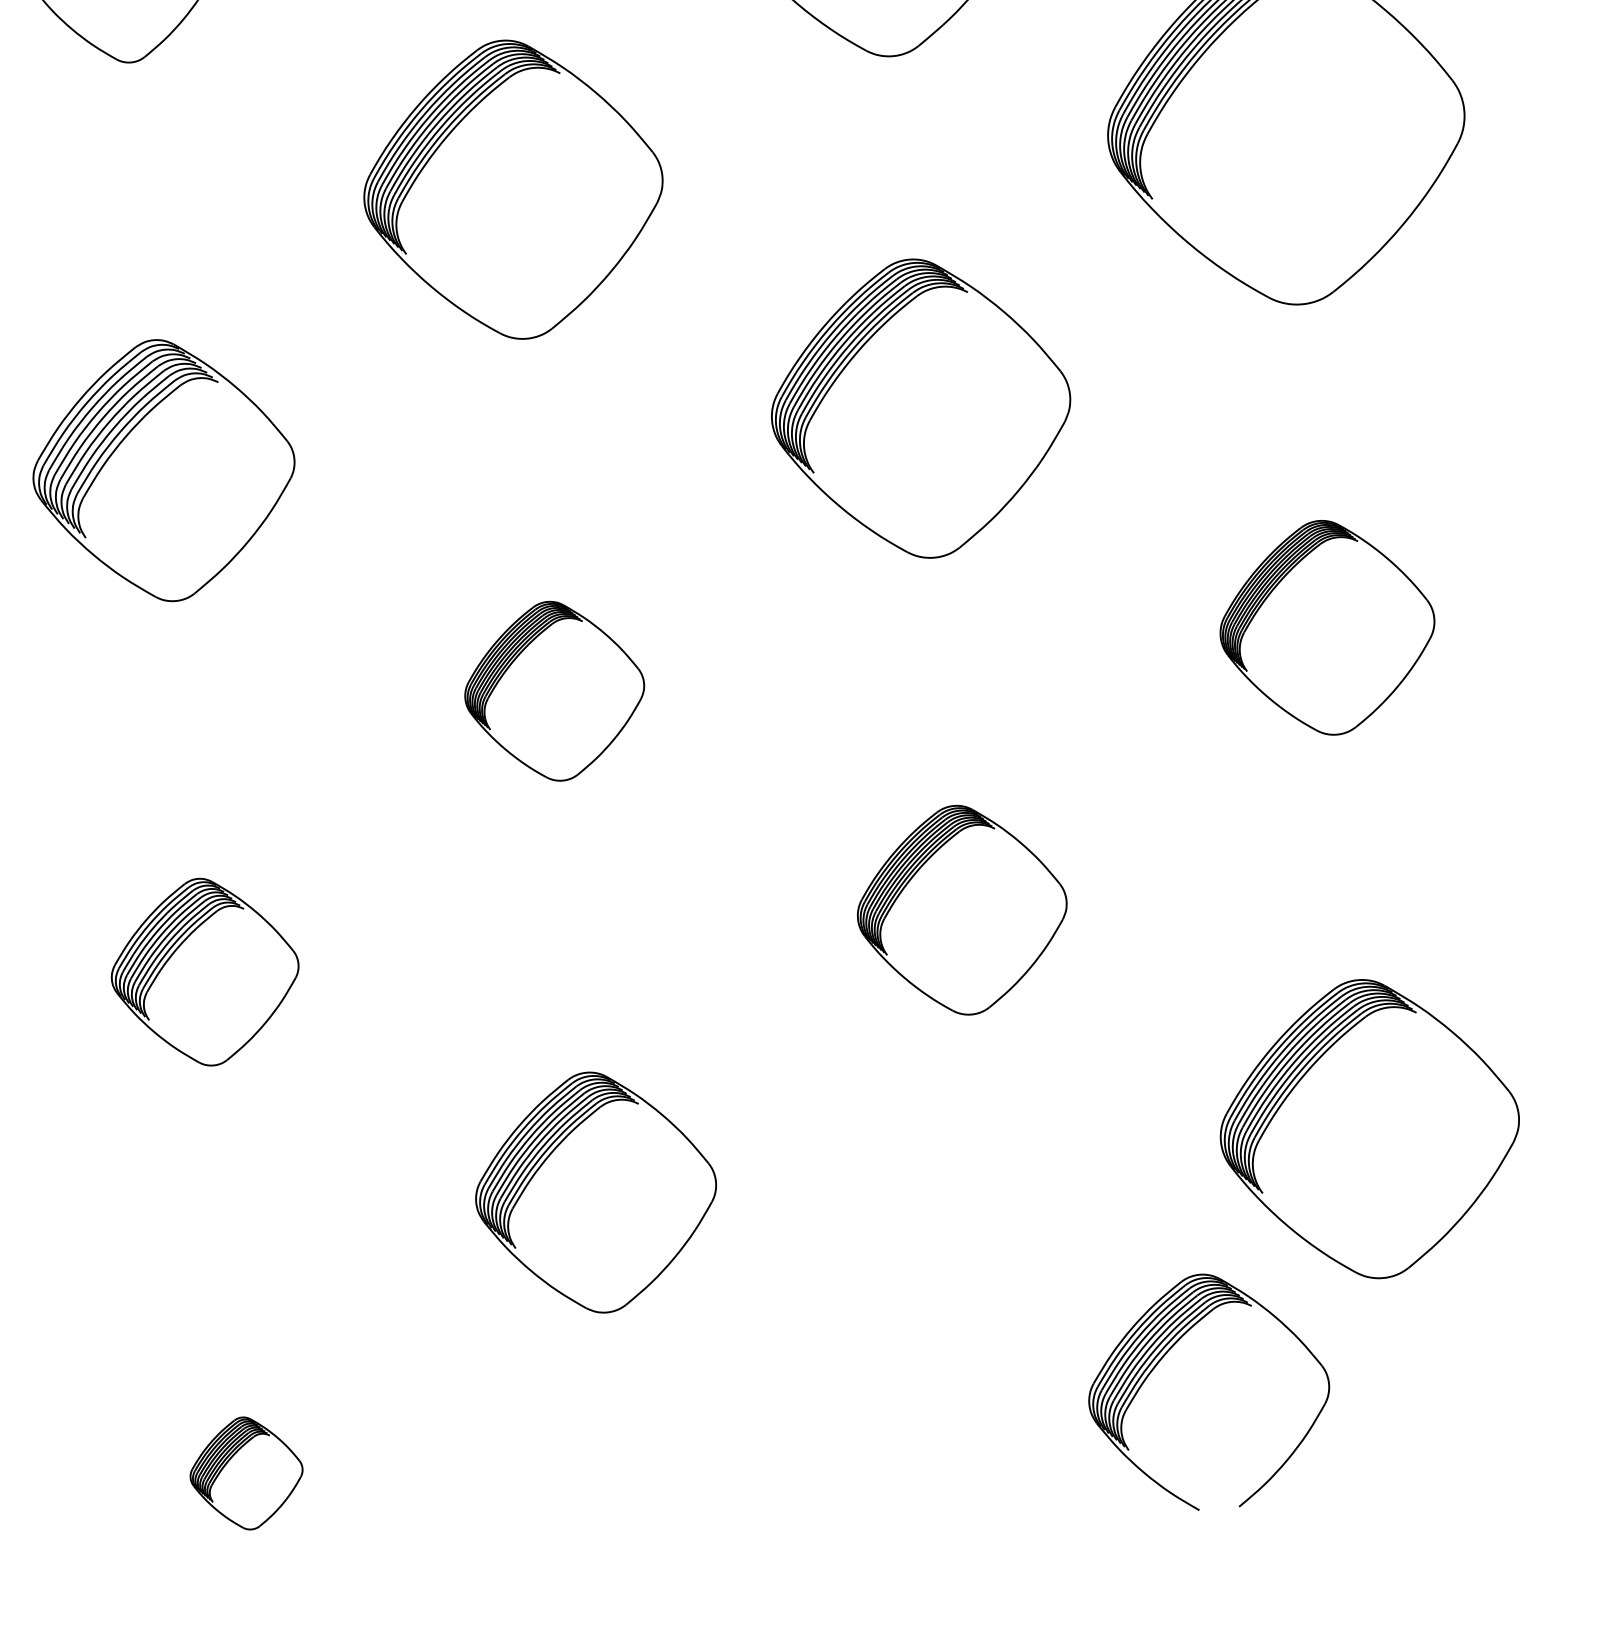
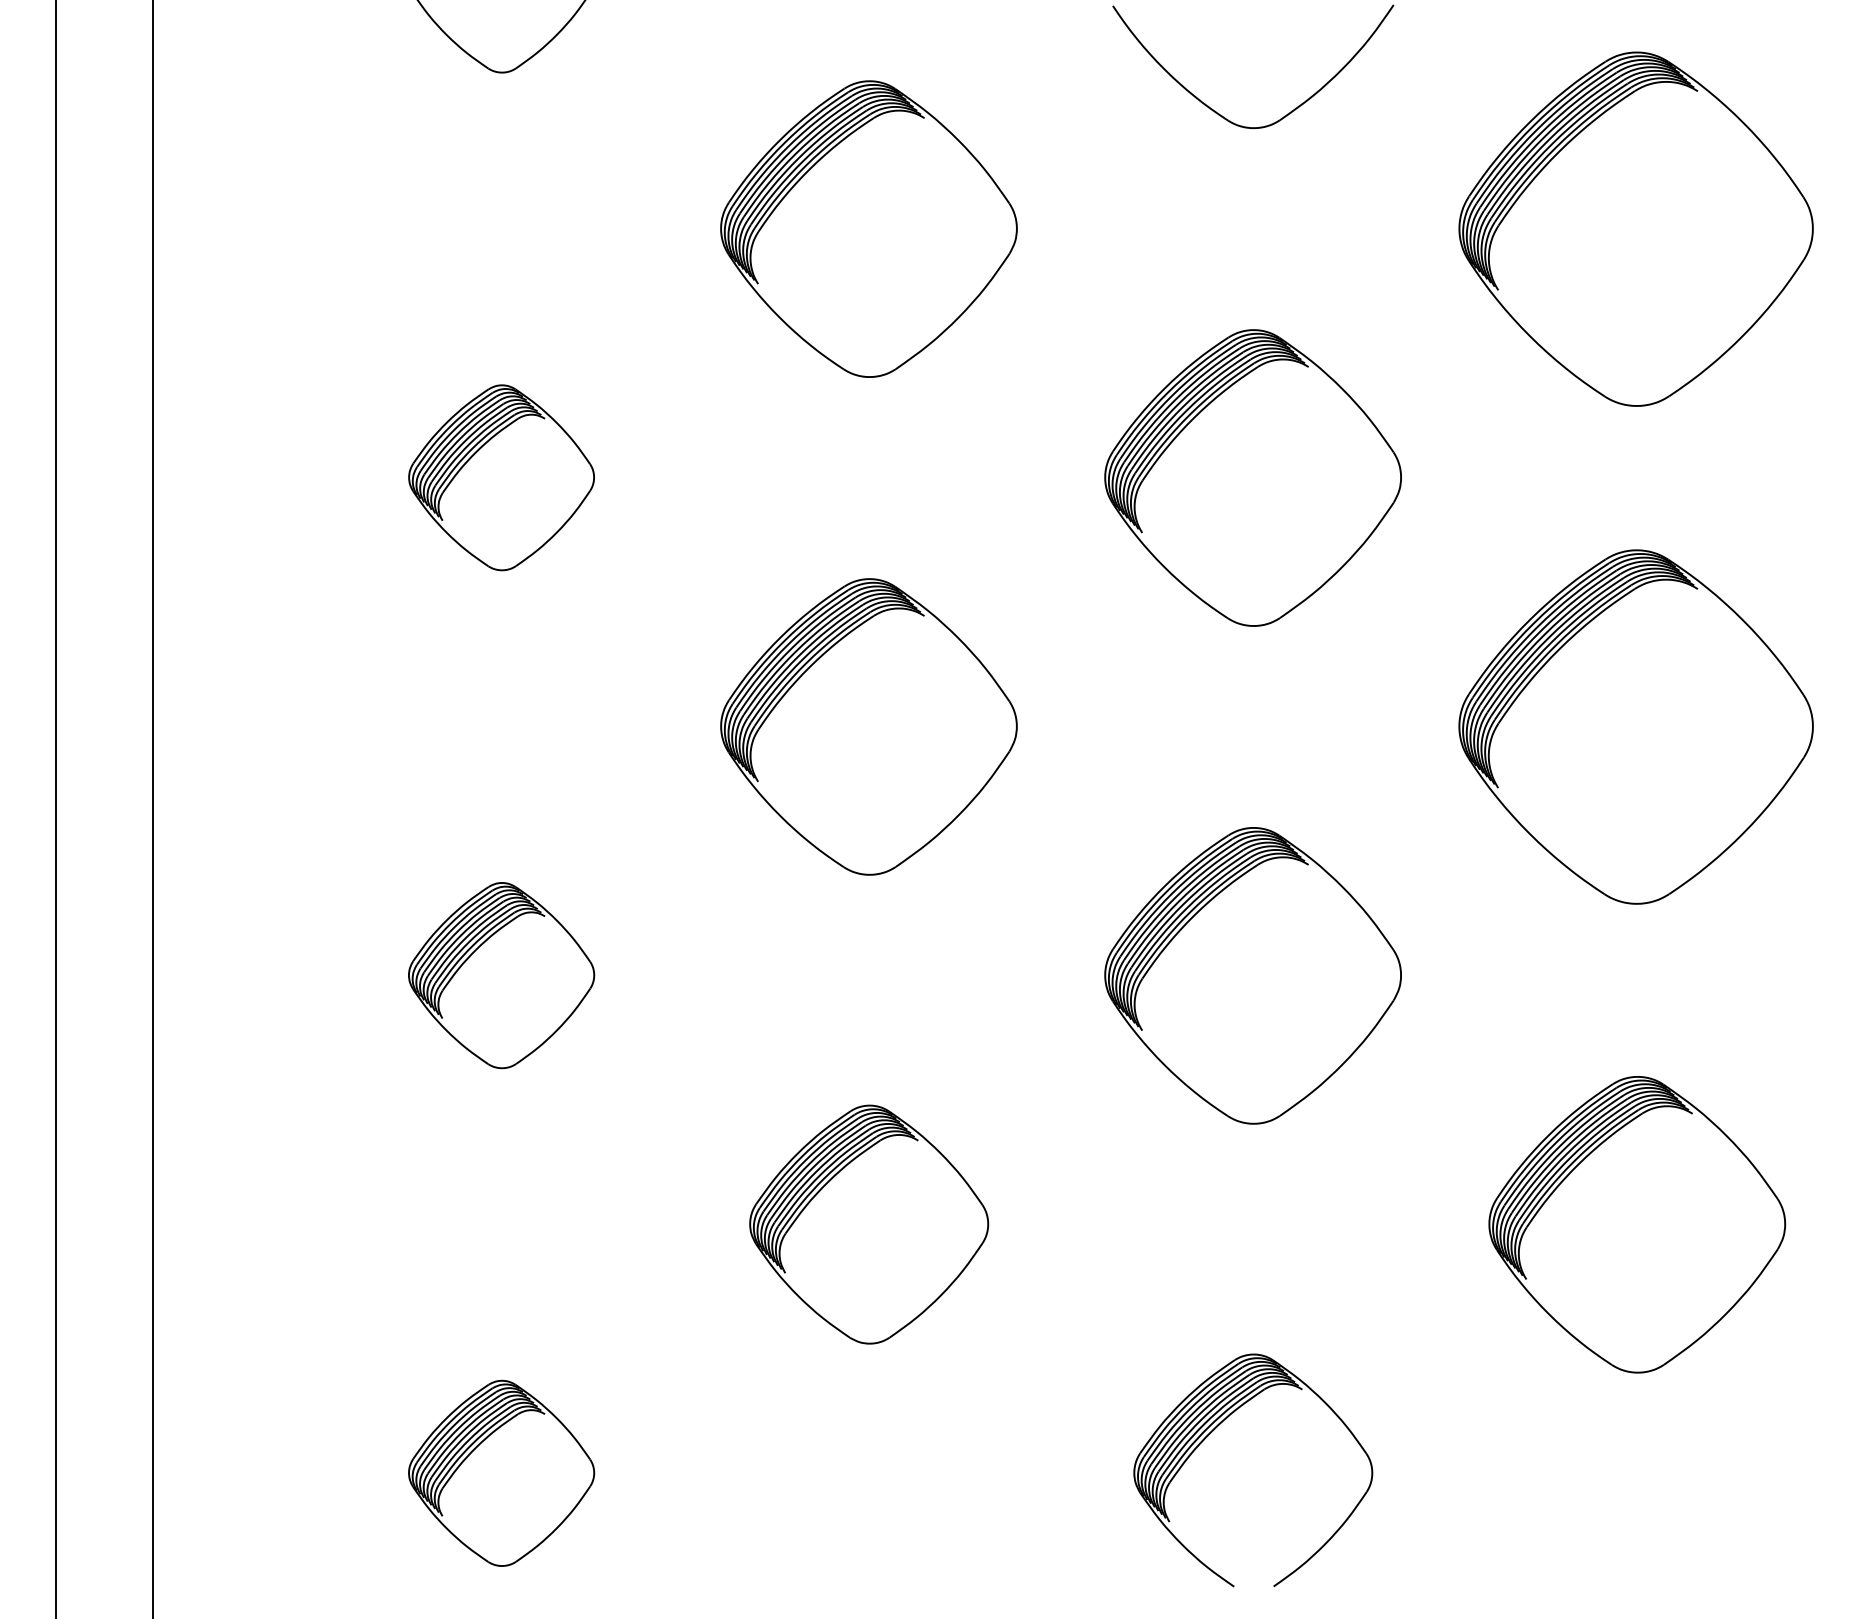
part: (163, 470) -> (501, 477), size x0.71
part: (1326, 627) -> (1635, 726), size x1.67
part: (554, 690) -> (868, 726), size x1.67
part: (961, 909) -> (1252, 975), size x1.43
part: (1166, 1354) -> (1214, 1430), moved
part: (246, 1472) -> (501, 1472), size x1.67

